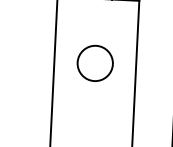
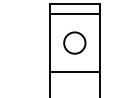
line: (97, 16) -> (74, 14), added
line: (92, 112) -> (74, 72), added

